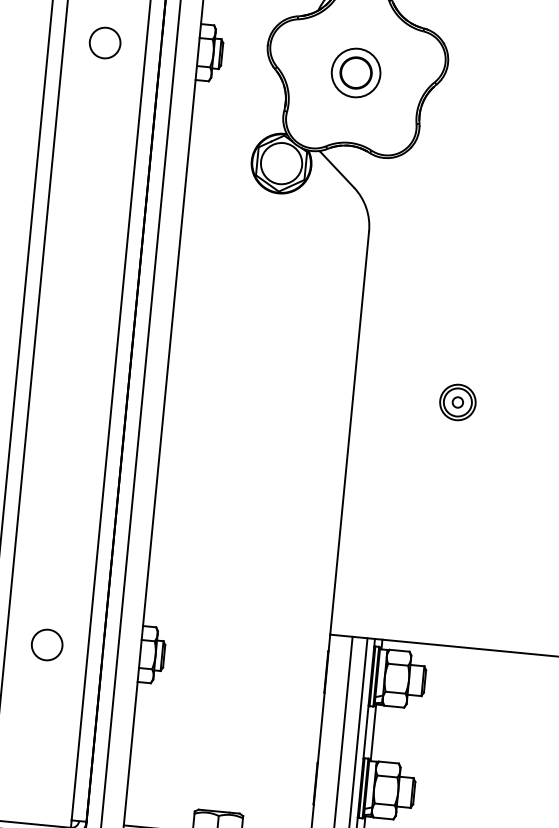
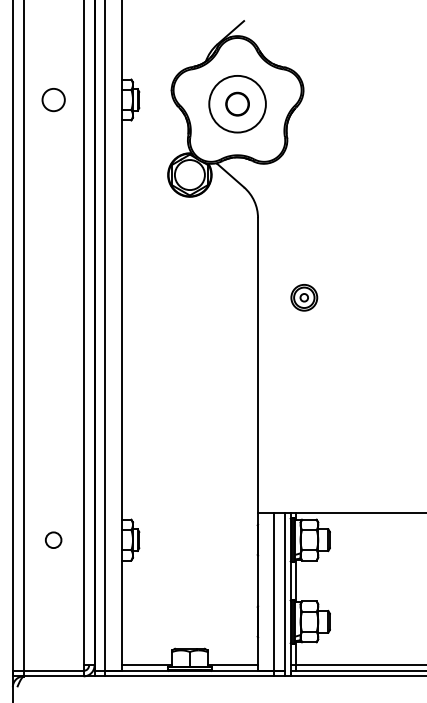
circle: (356, 72) -> (237, 103), size x1.6
part: (458, 402) -> (304, 297), moved
circle: (46, 645) -> (53, 540), size x0.7

